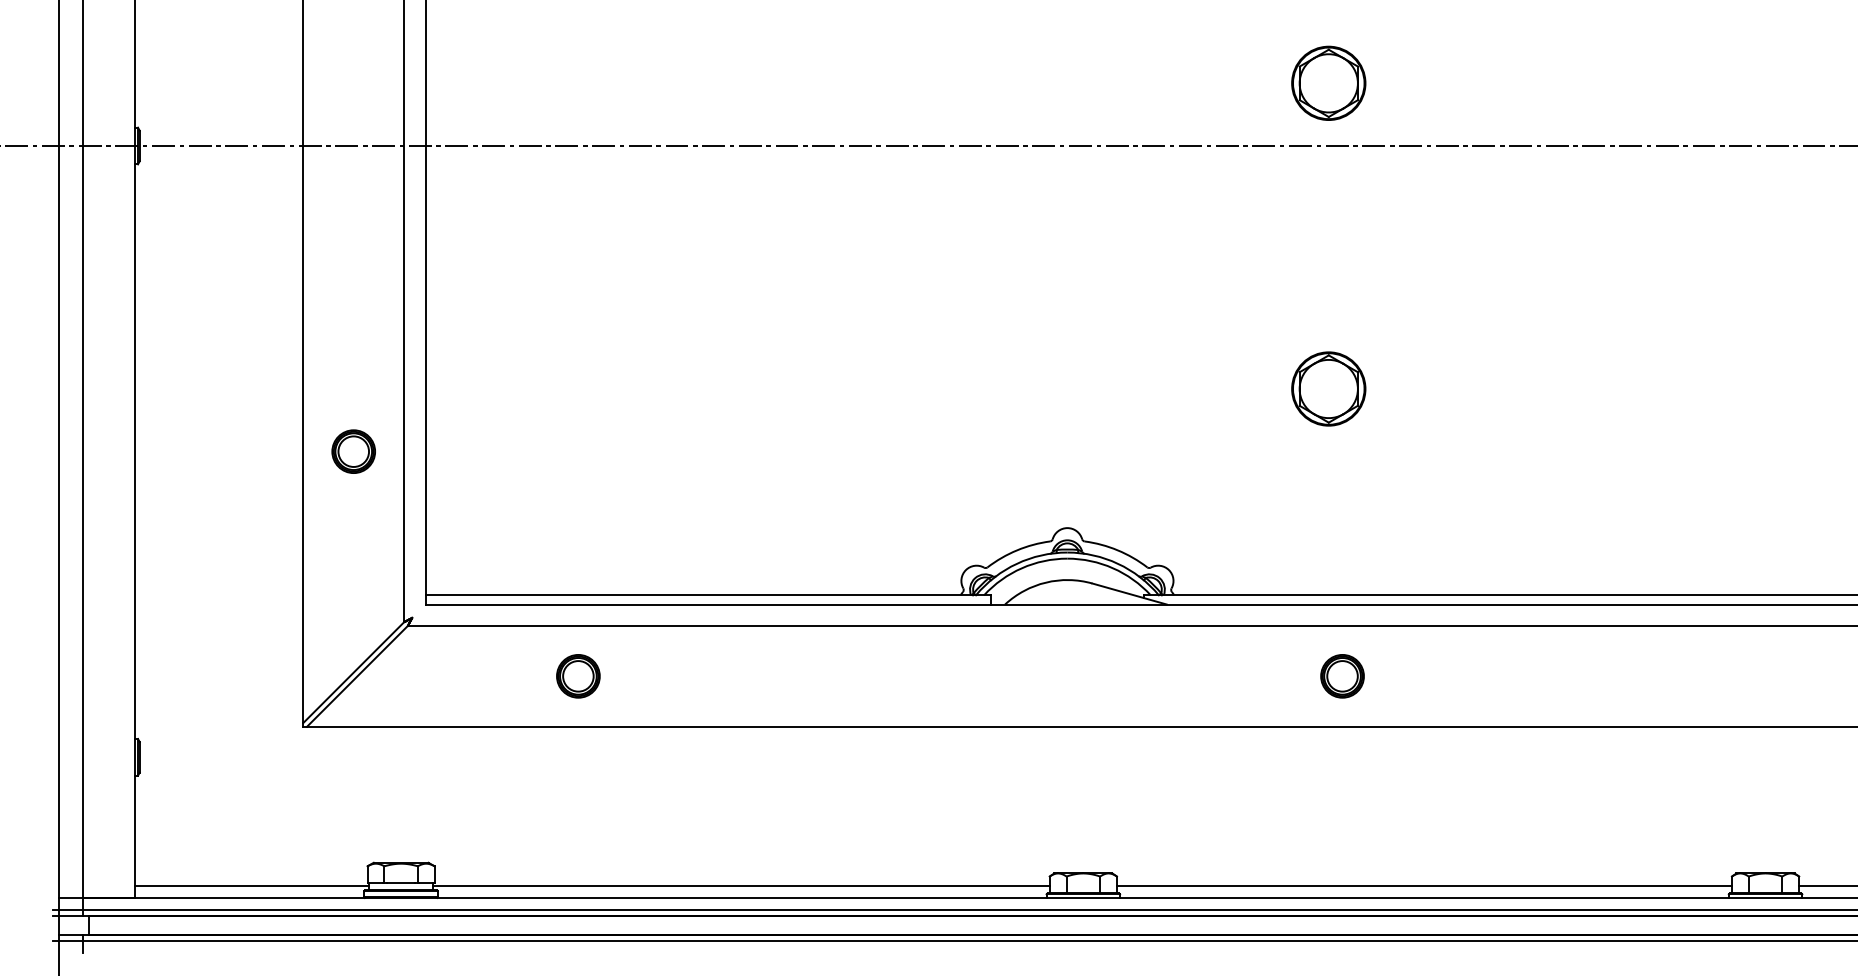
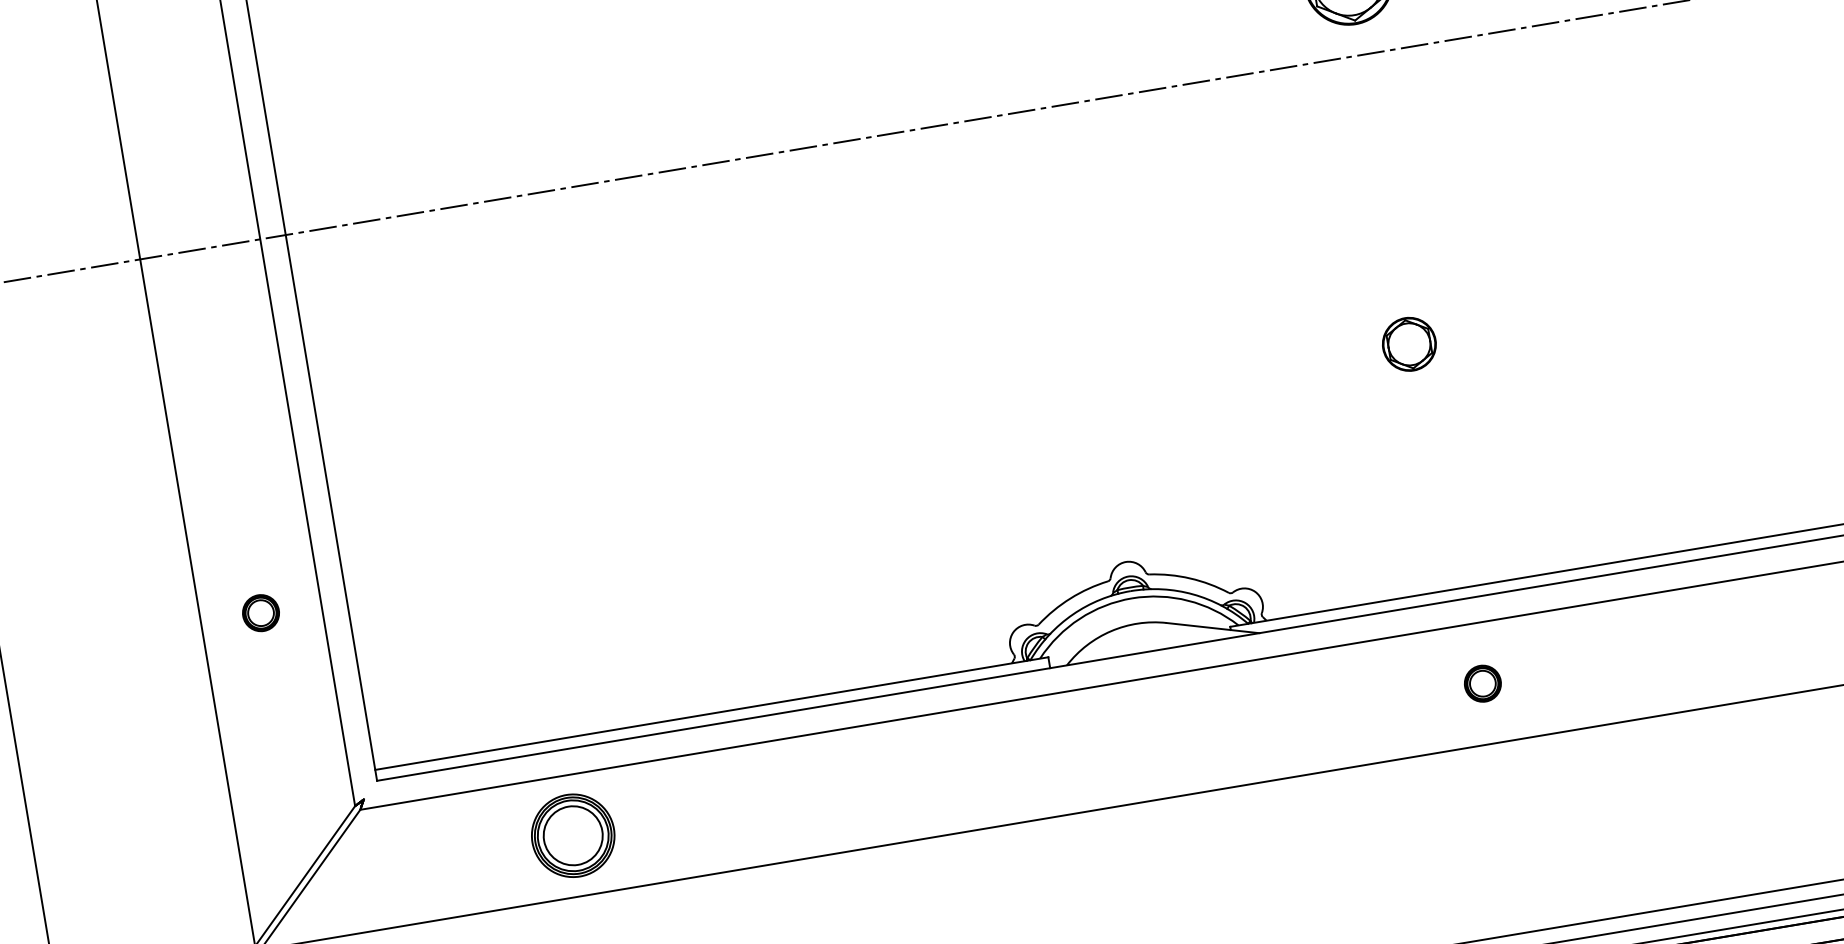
part: (1328, 388) -> (1408, 343), size x0.6
part: (353, 451) -> (260, 613), size x0.7
part: (578, 676) -> (573, 836), size x1.6
part: (1342, 676) -> (1482, 683), size x0.7

